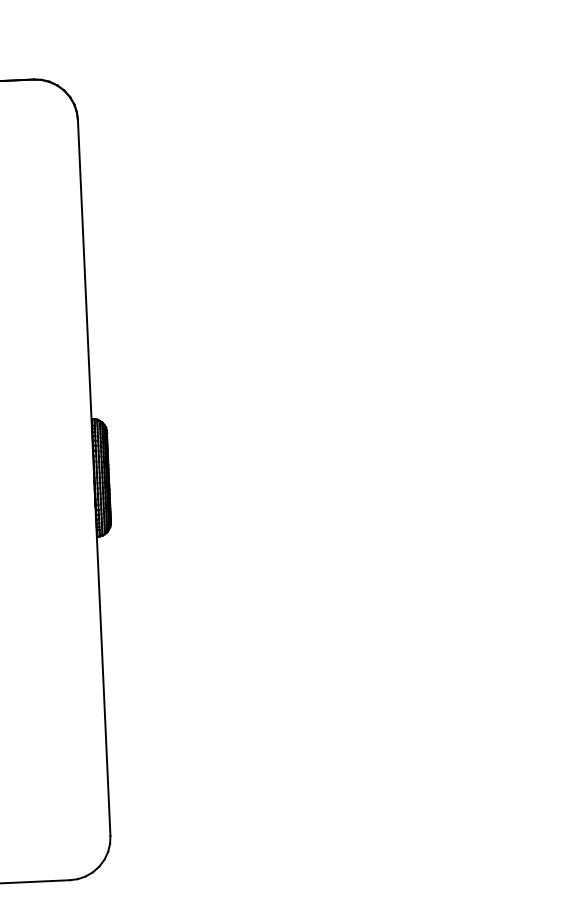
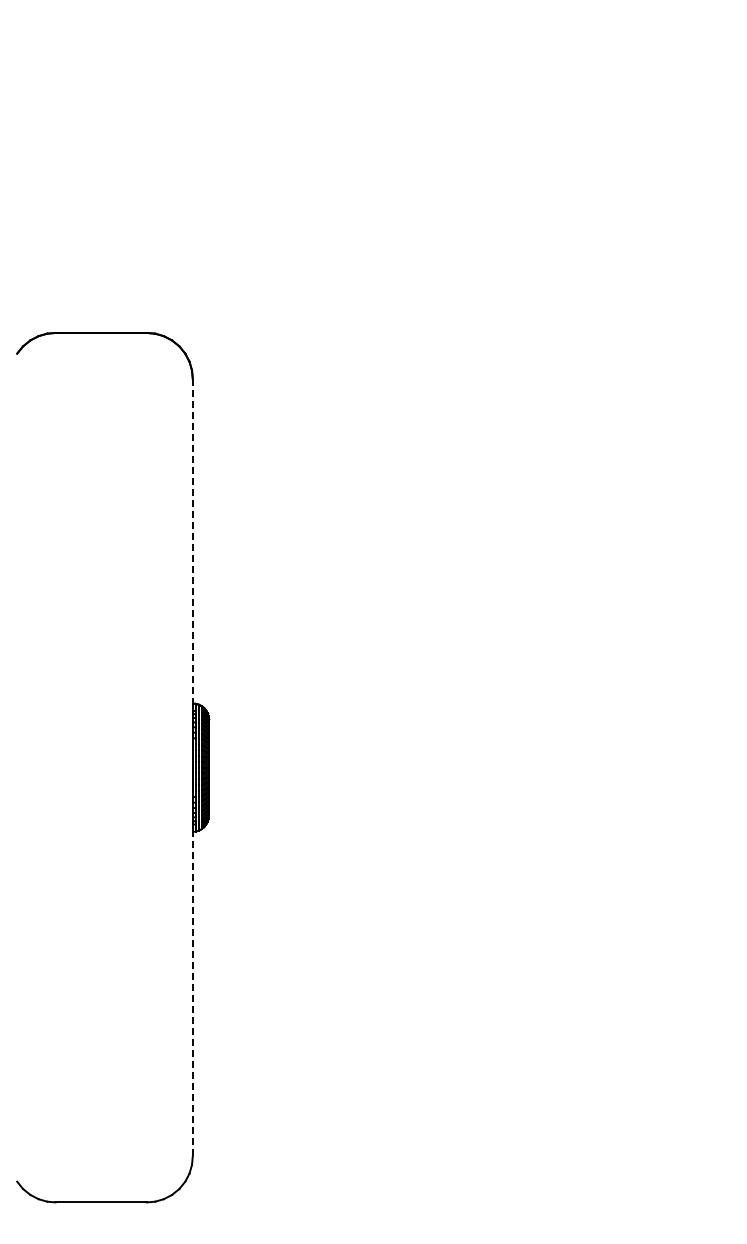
line: (93, 477) -> (192, 767), solid -> dashed

